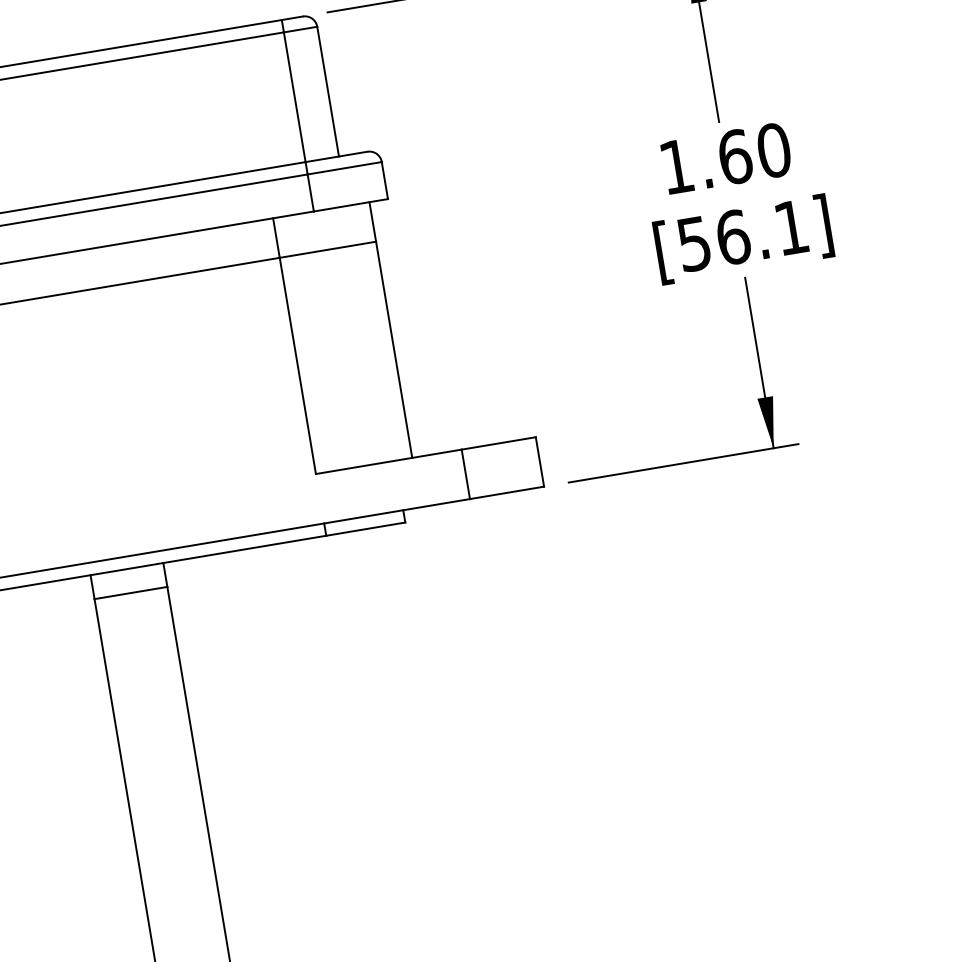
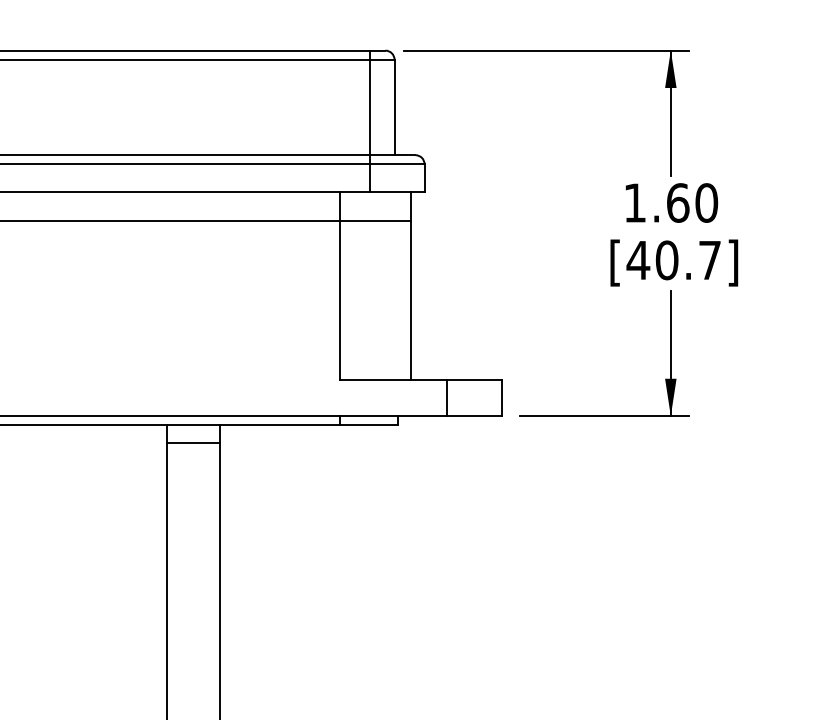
text: (741, 236) -> (673, 260), [56.1] -> [40.7]

